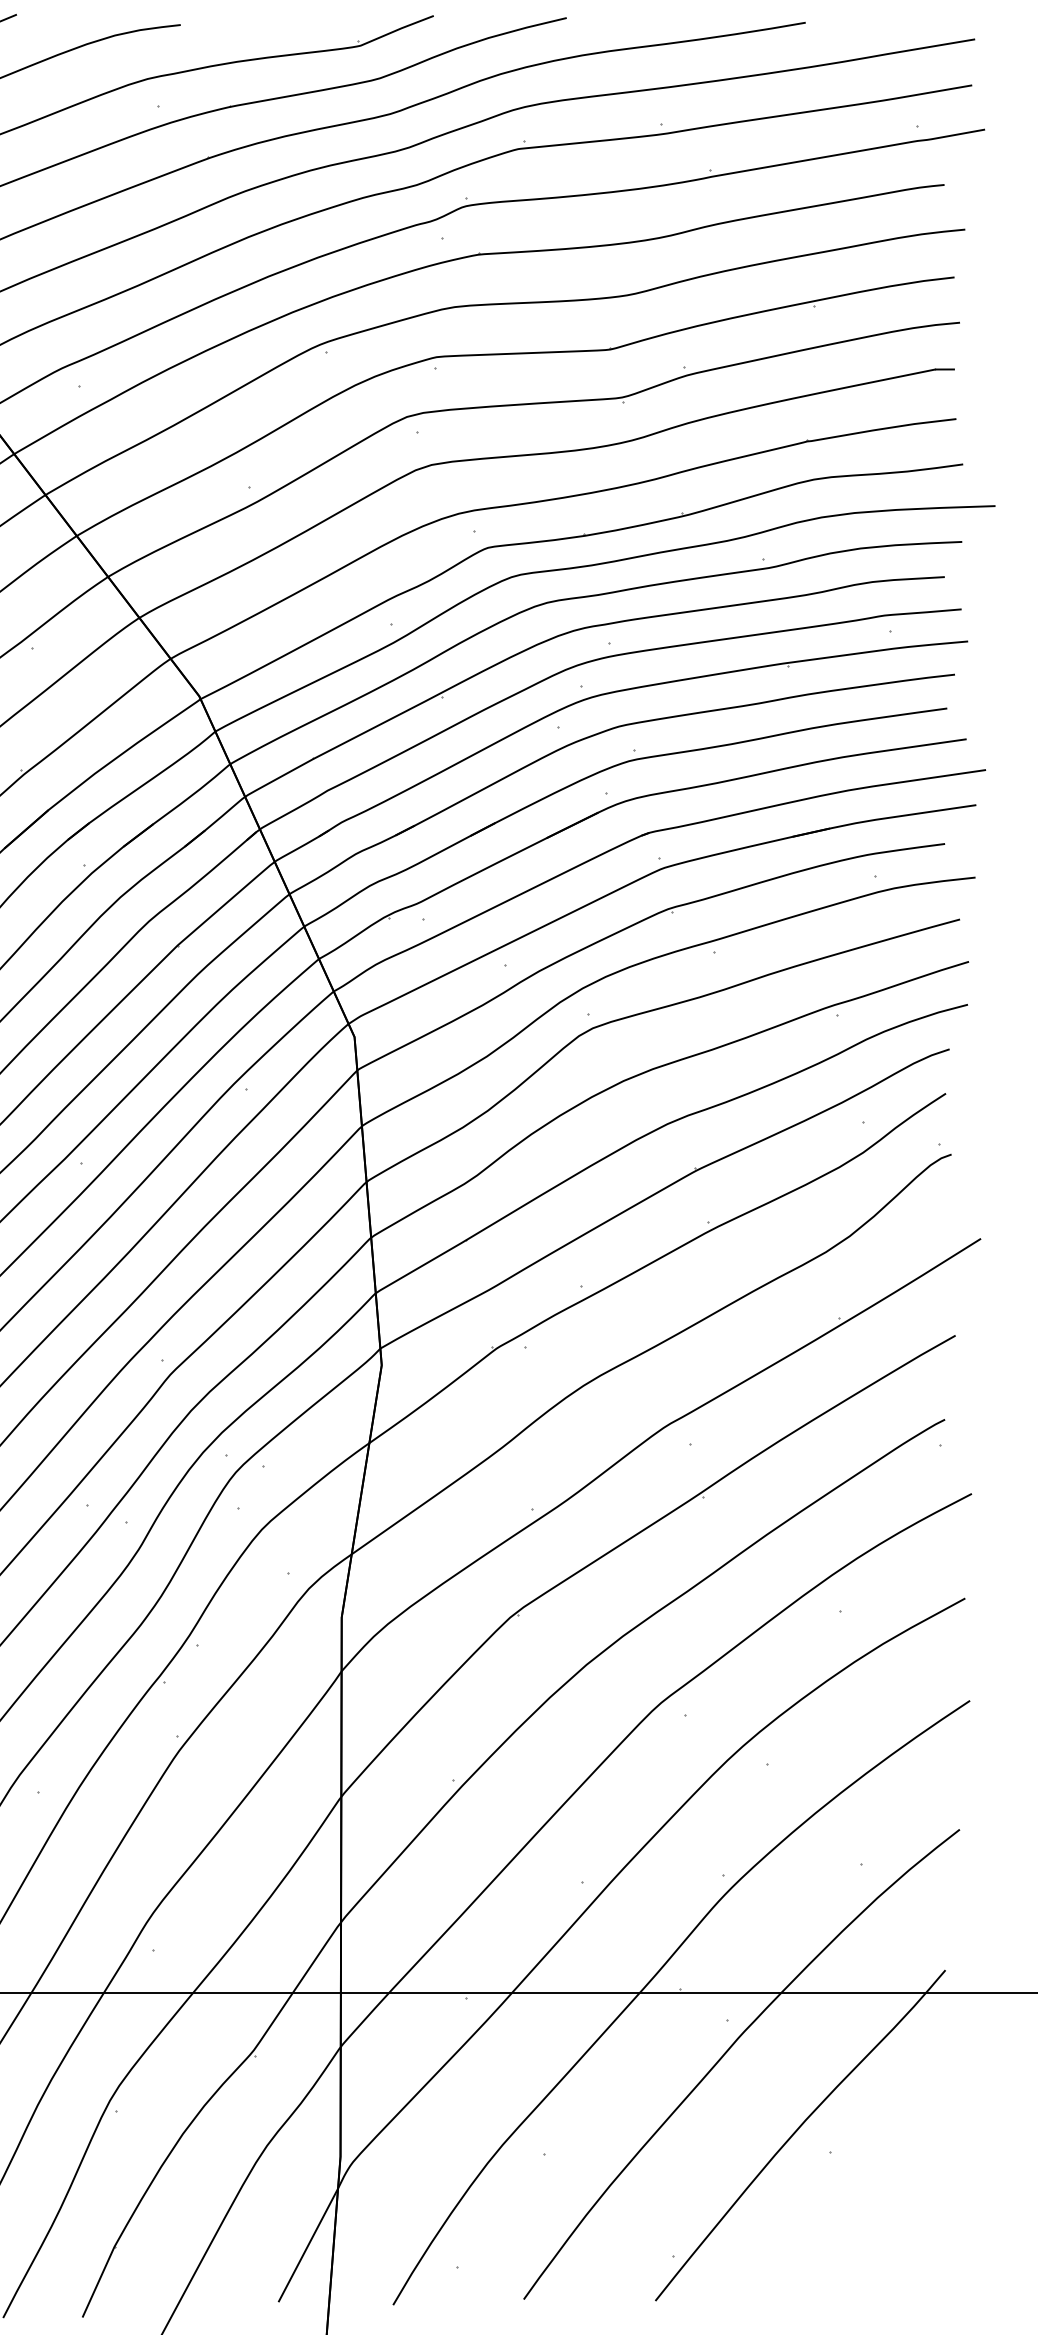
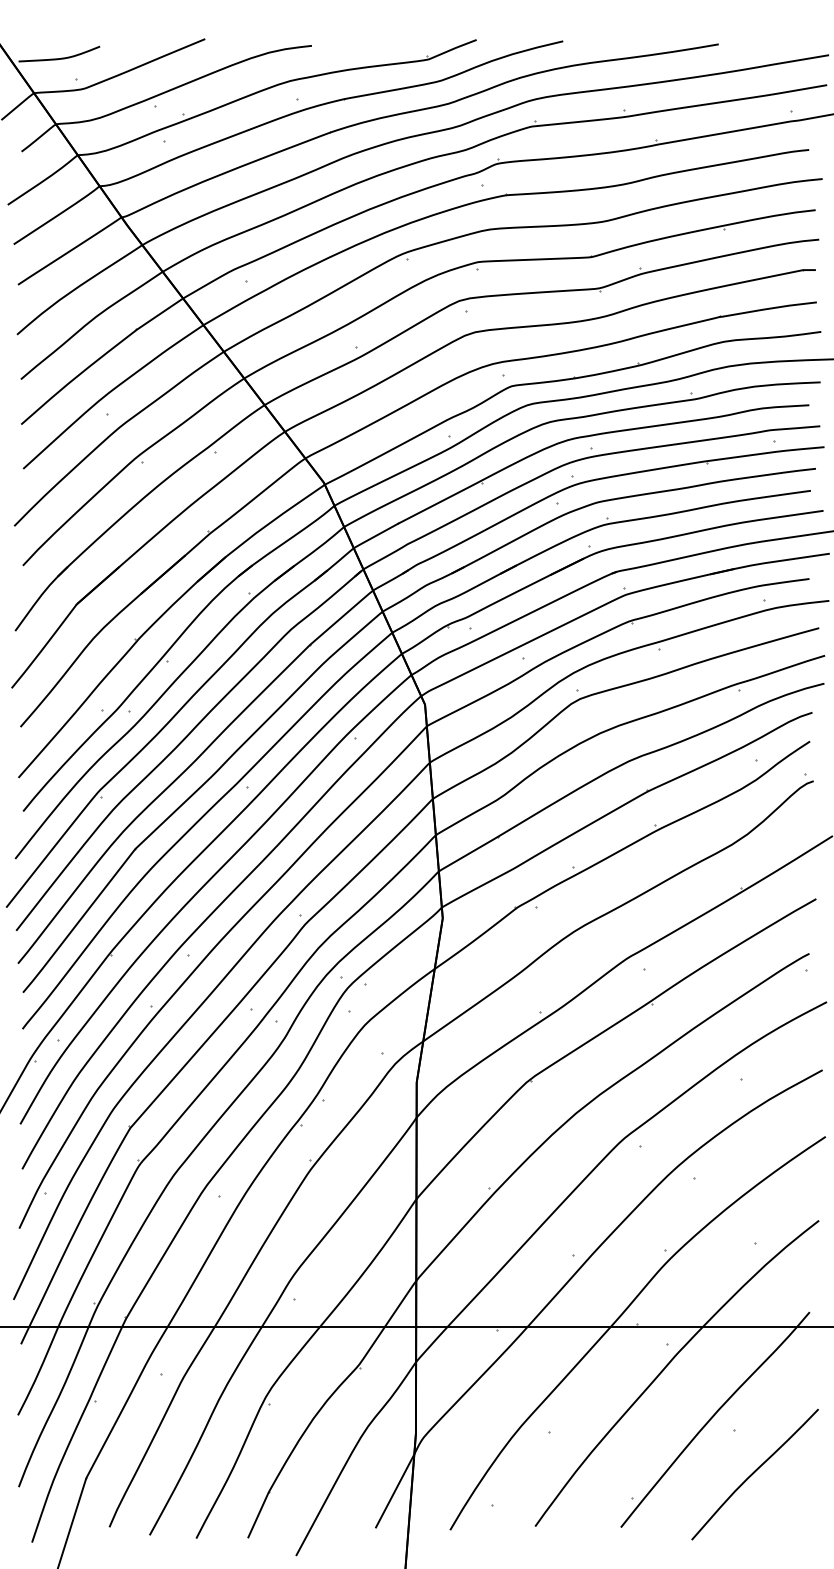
curve: (860, 2218) -> (754, 1473), added

